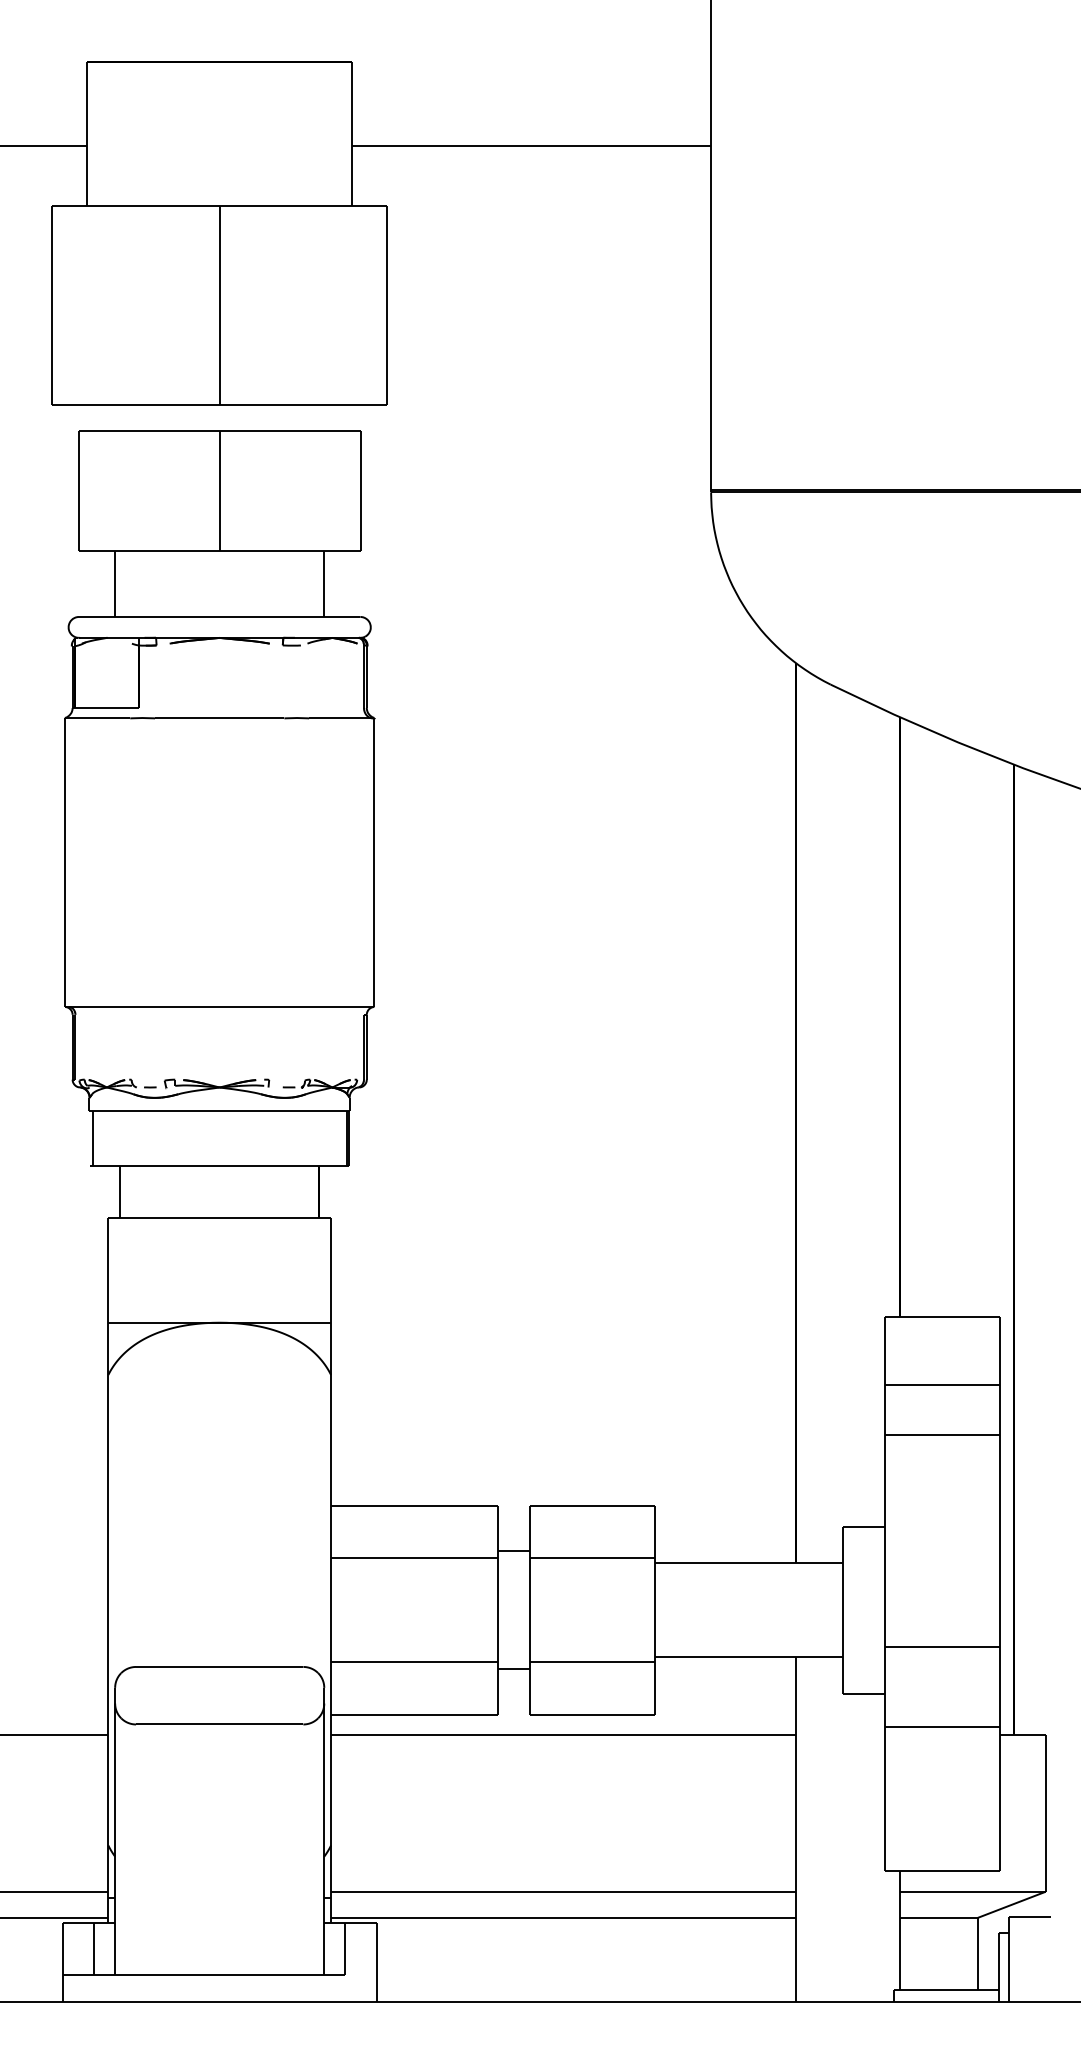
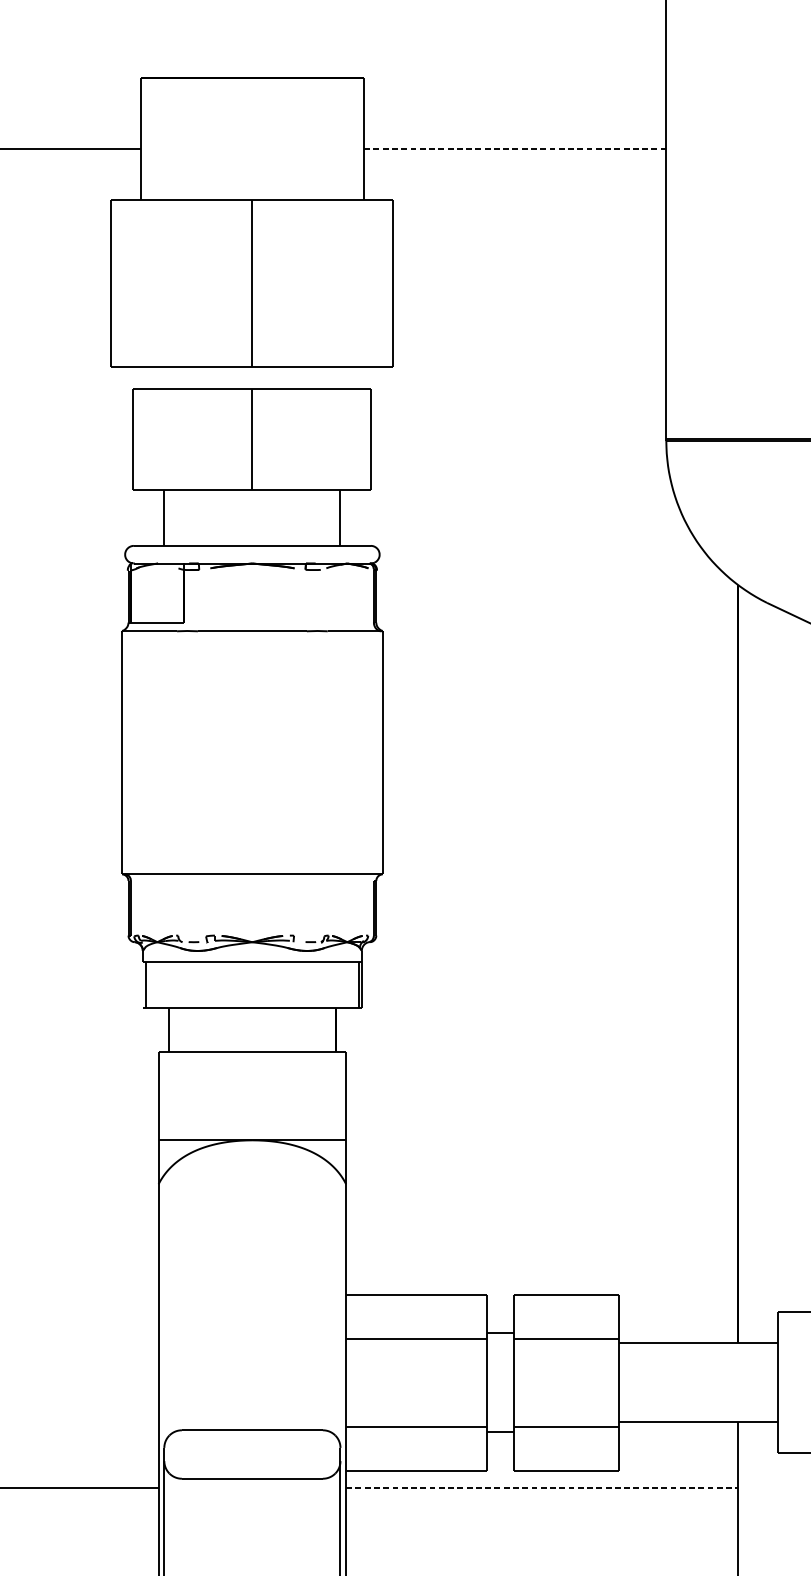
line: (532, 145) -> (515, 148), solid -> dashed
line: (563, 1734) -> (541, 1487), solid -> dashed

